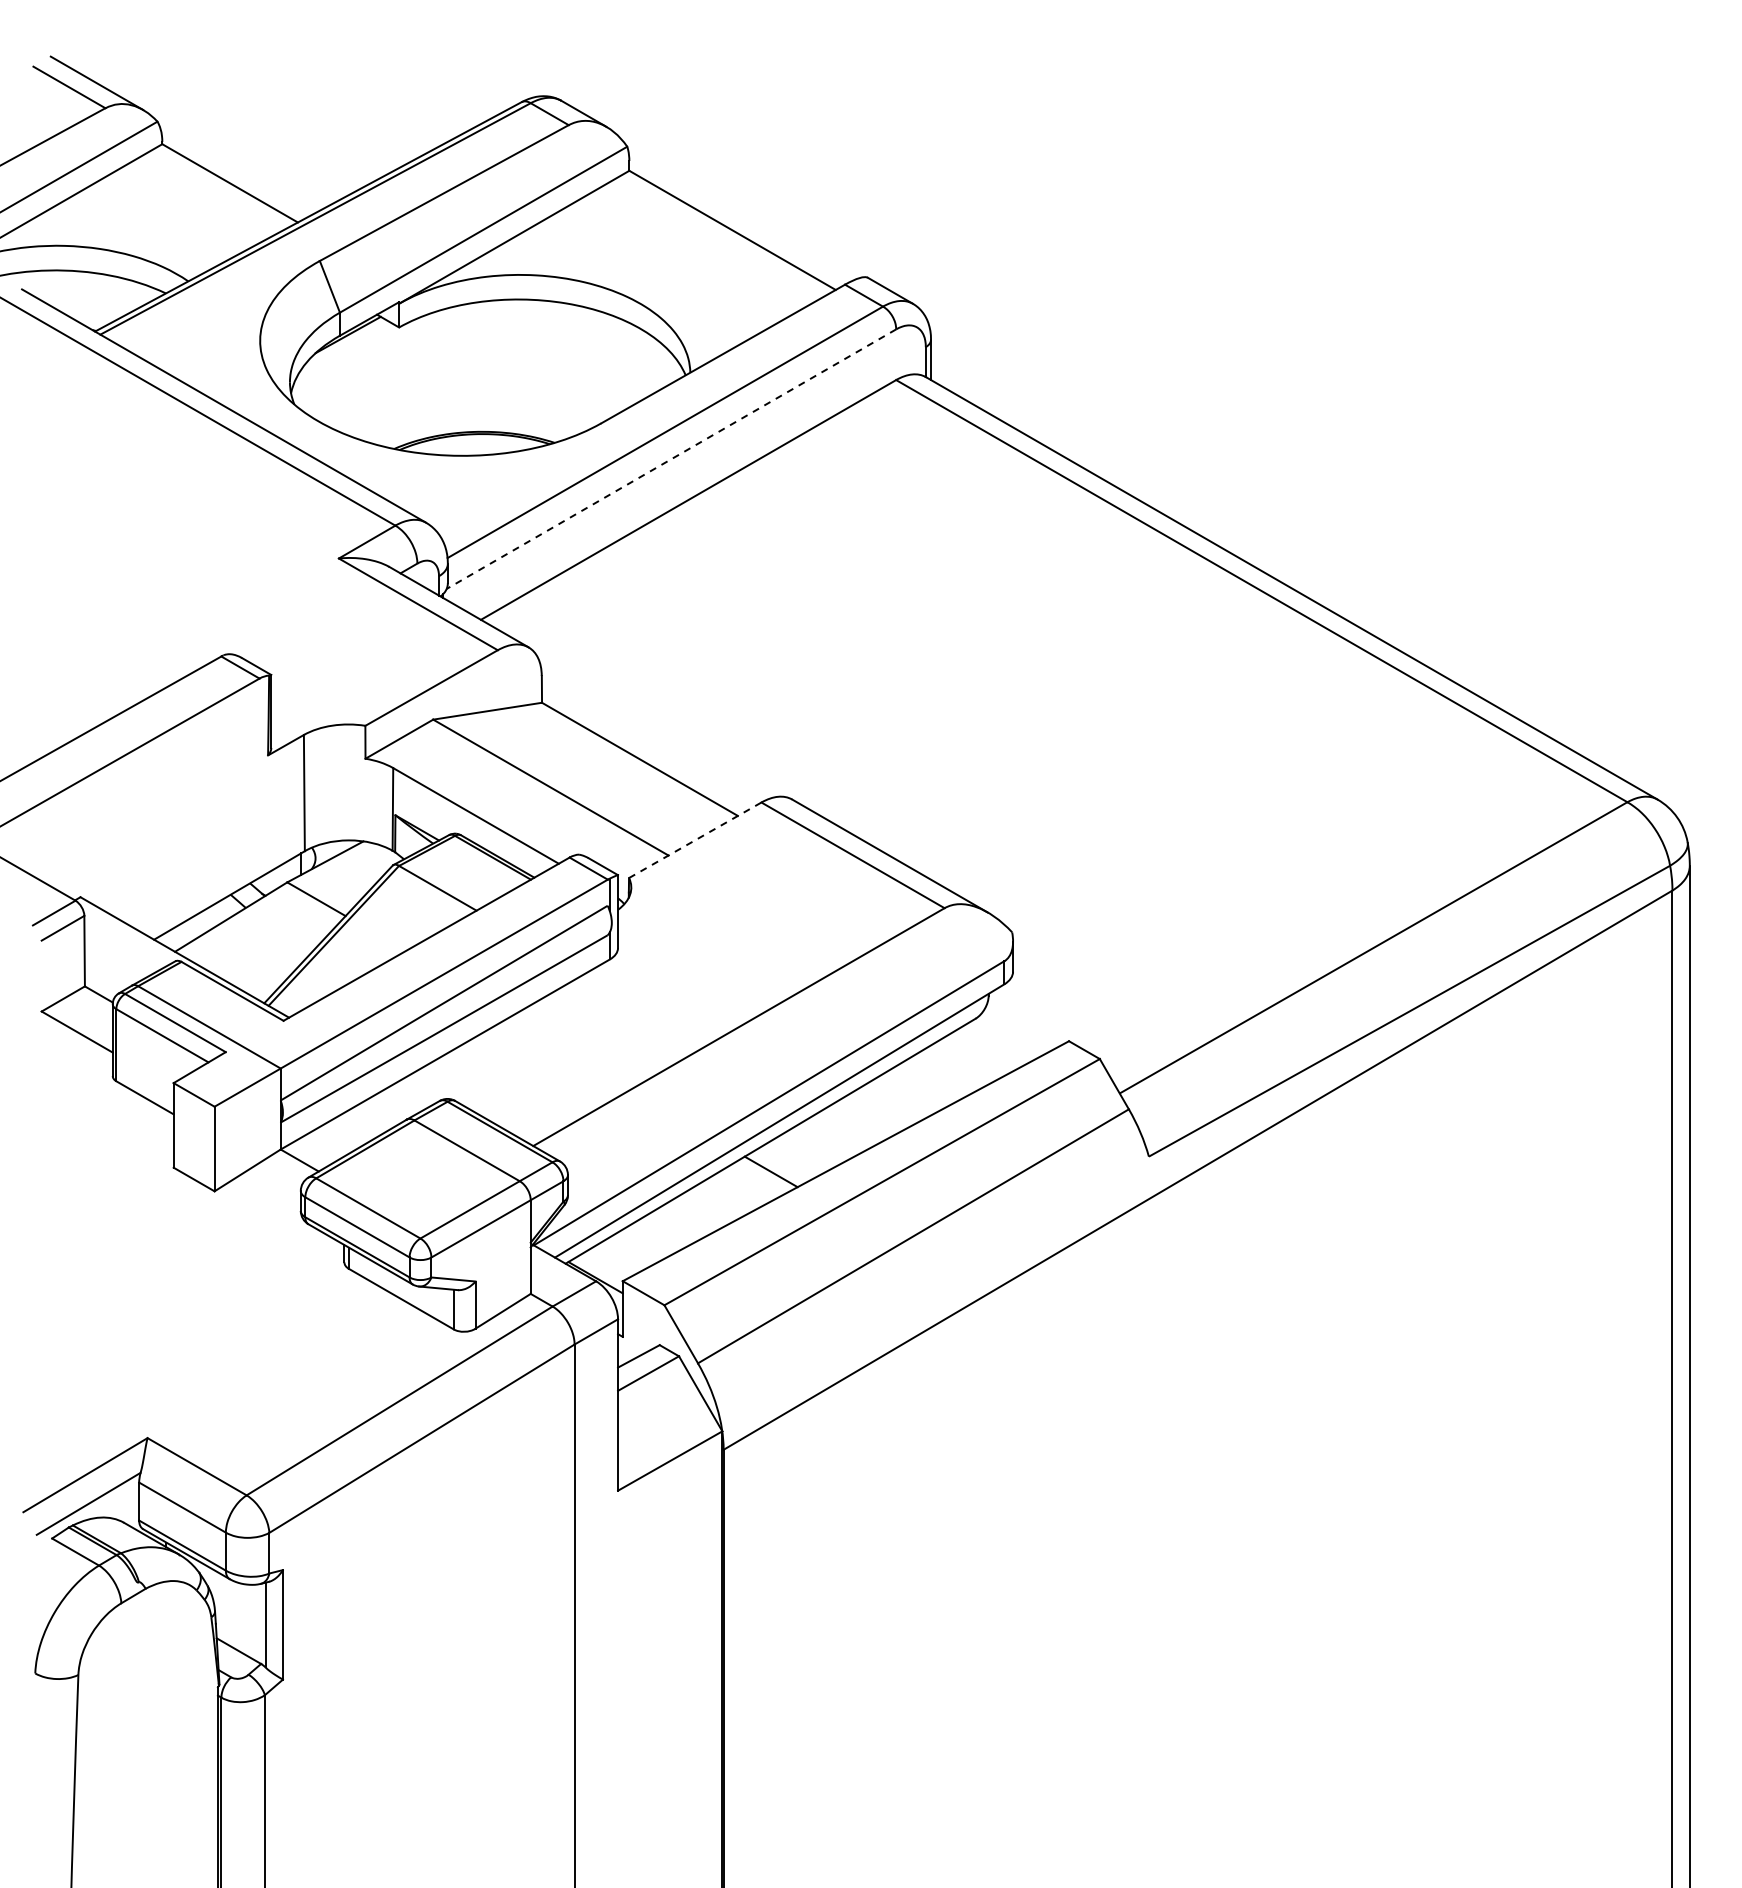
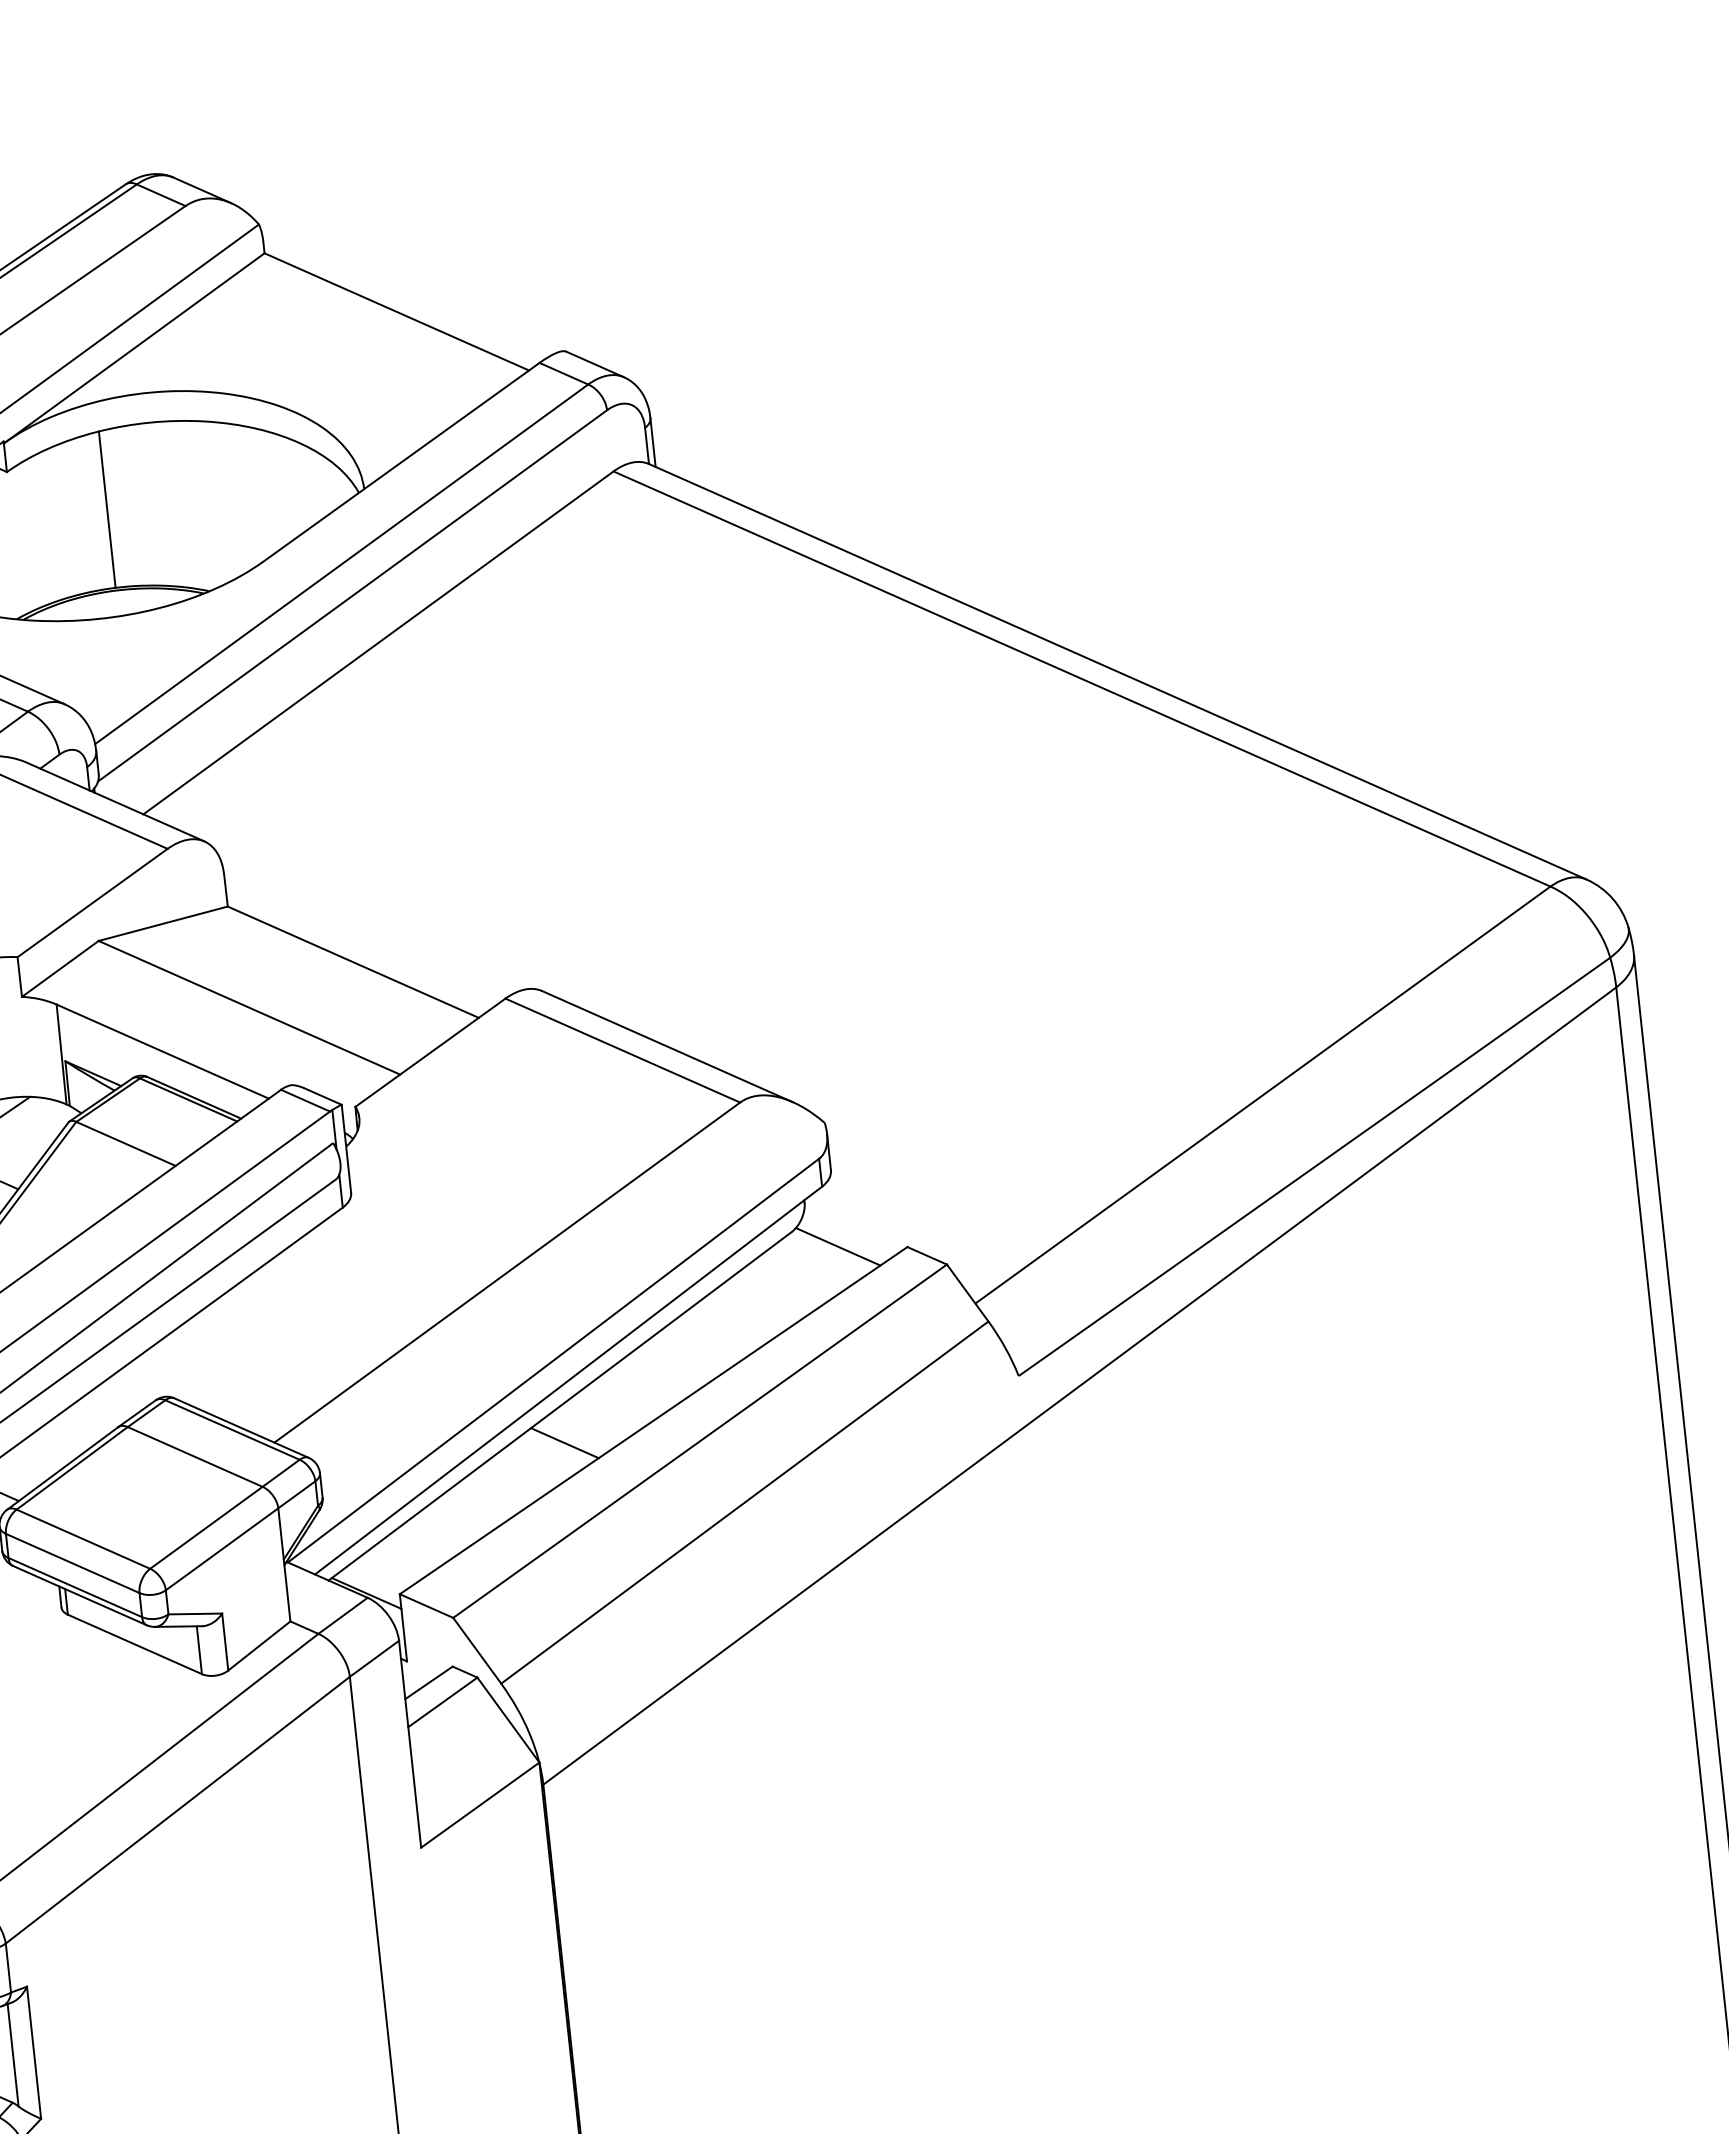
line: (478, 366) -> (107, 508), added
line: (671, 459) -> (352, 596), dashed -> solid
line: (695, 840) -> (430, 1052), dashed -> solid
line: (1012, 1034) -> (838, 1246), added

